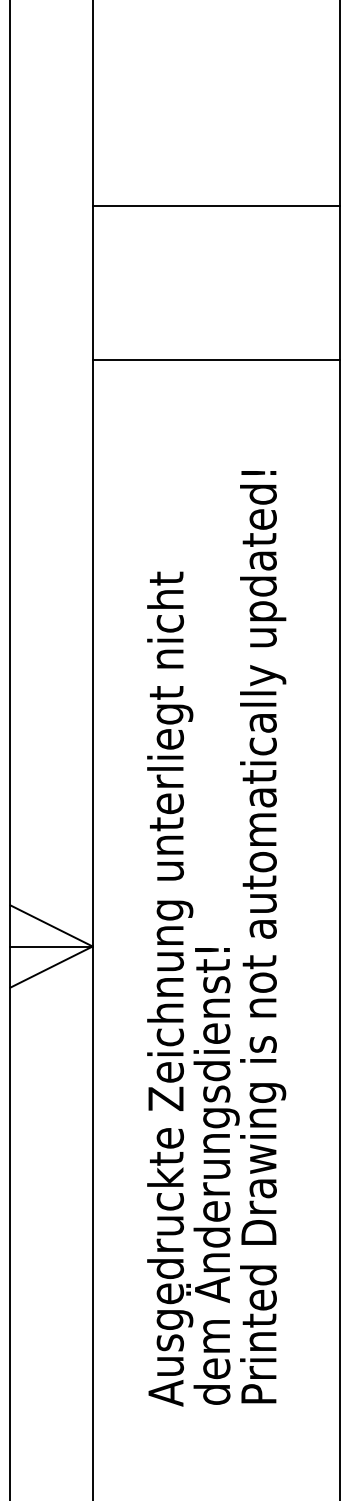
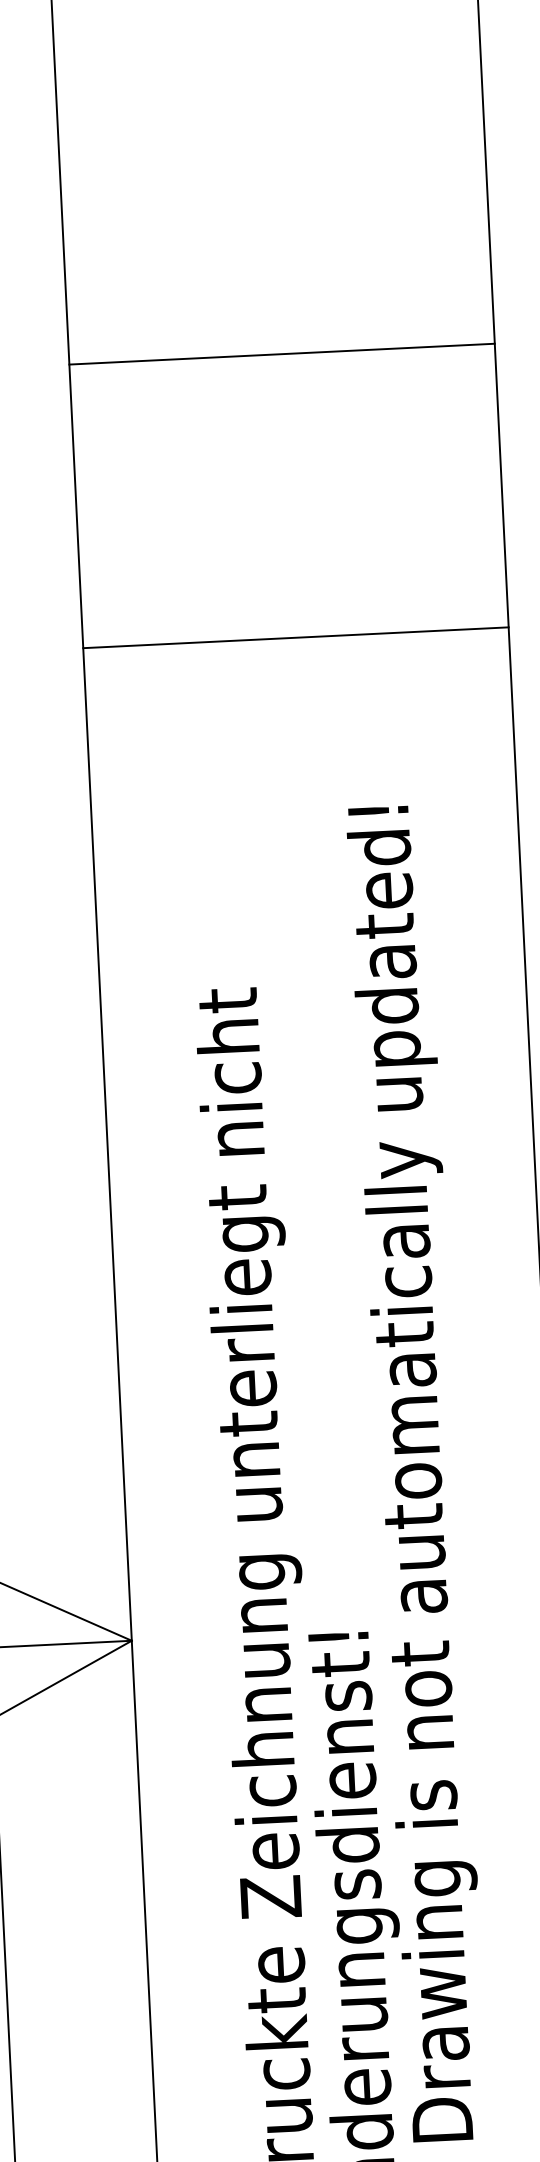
line: (215, 359) -> (294, 637), moved

